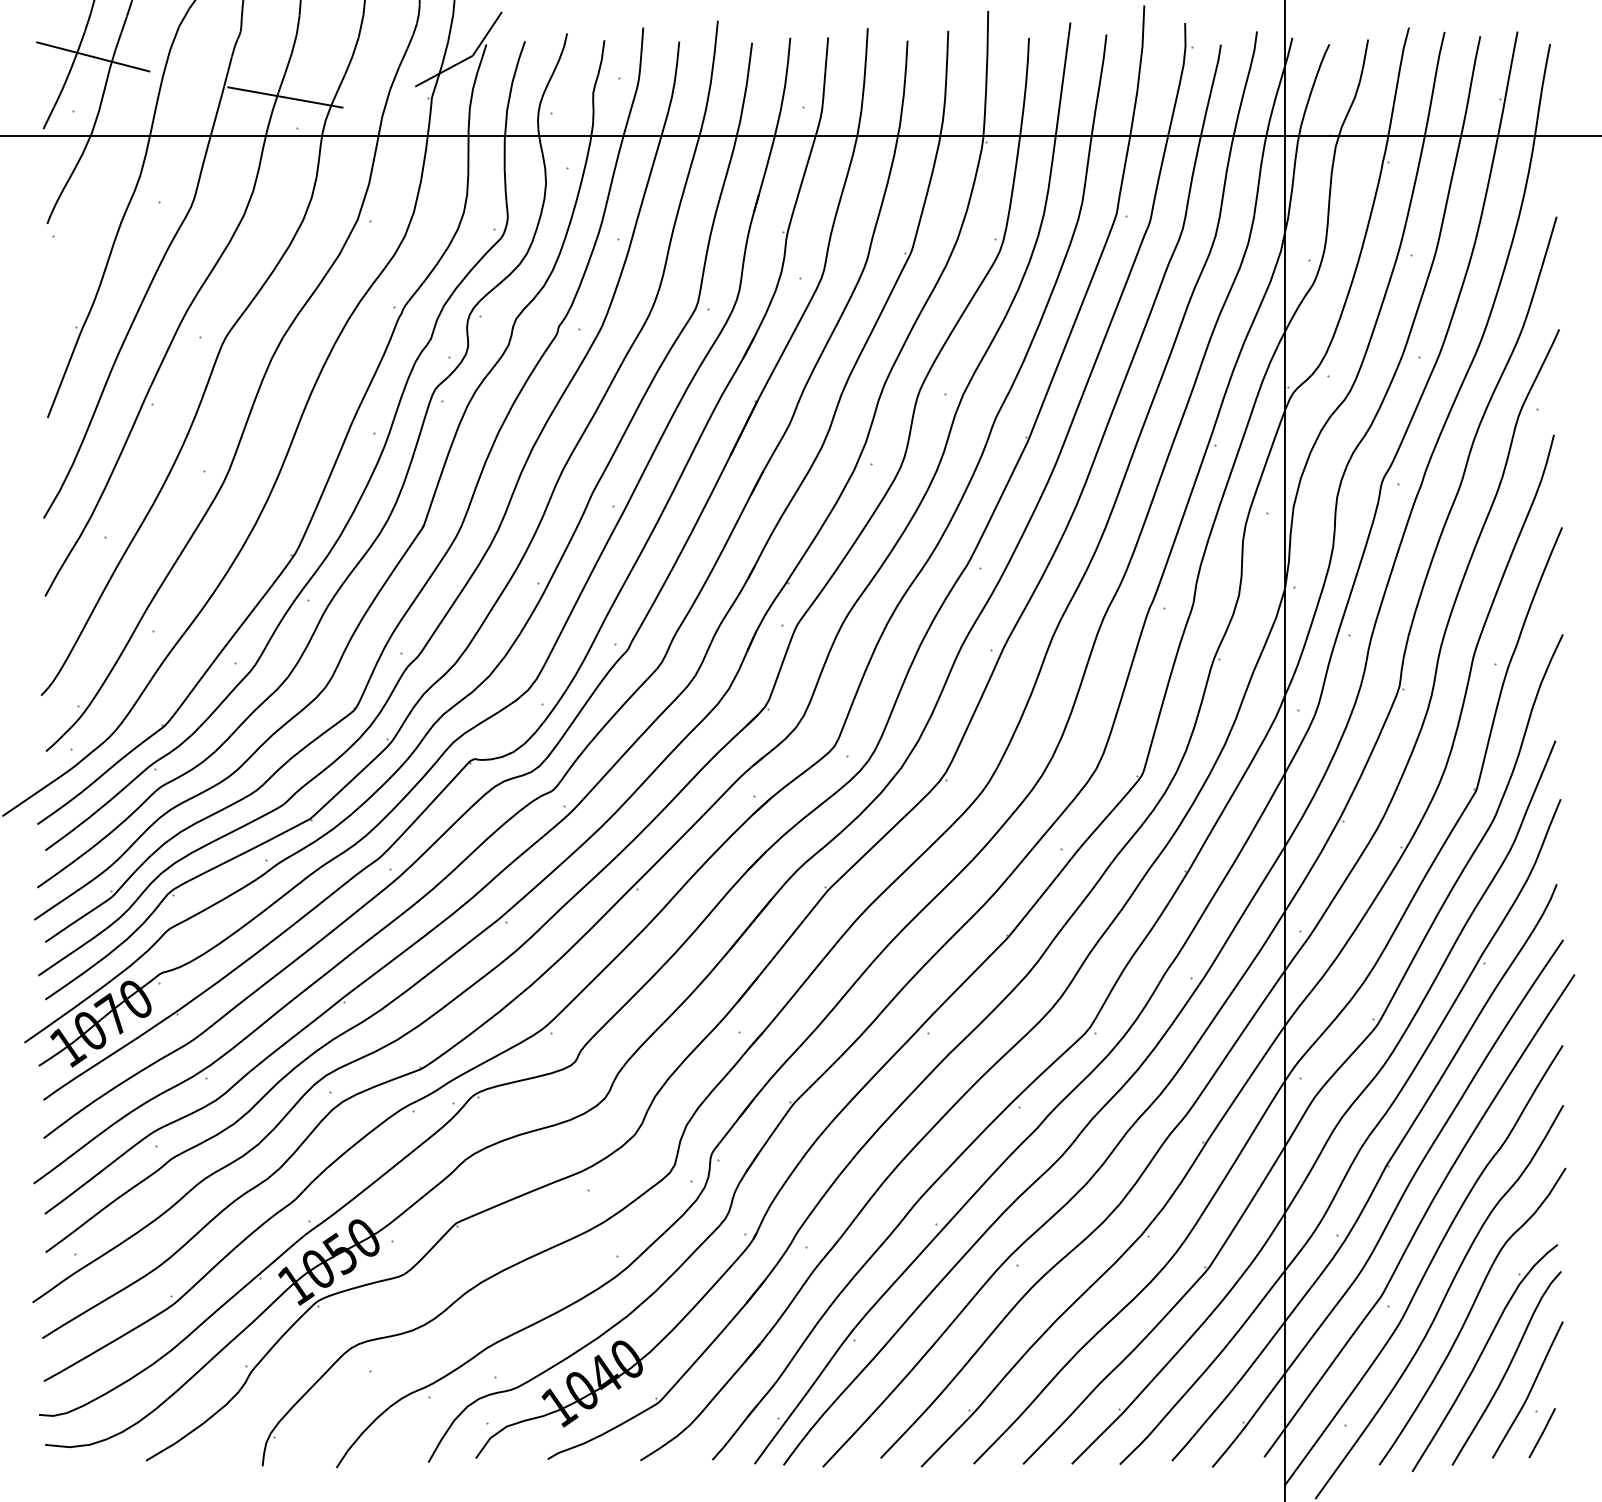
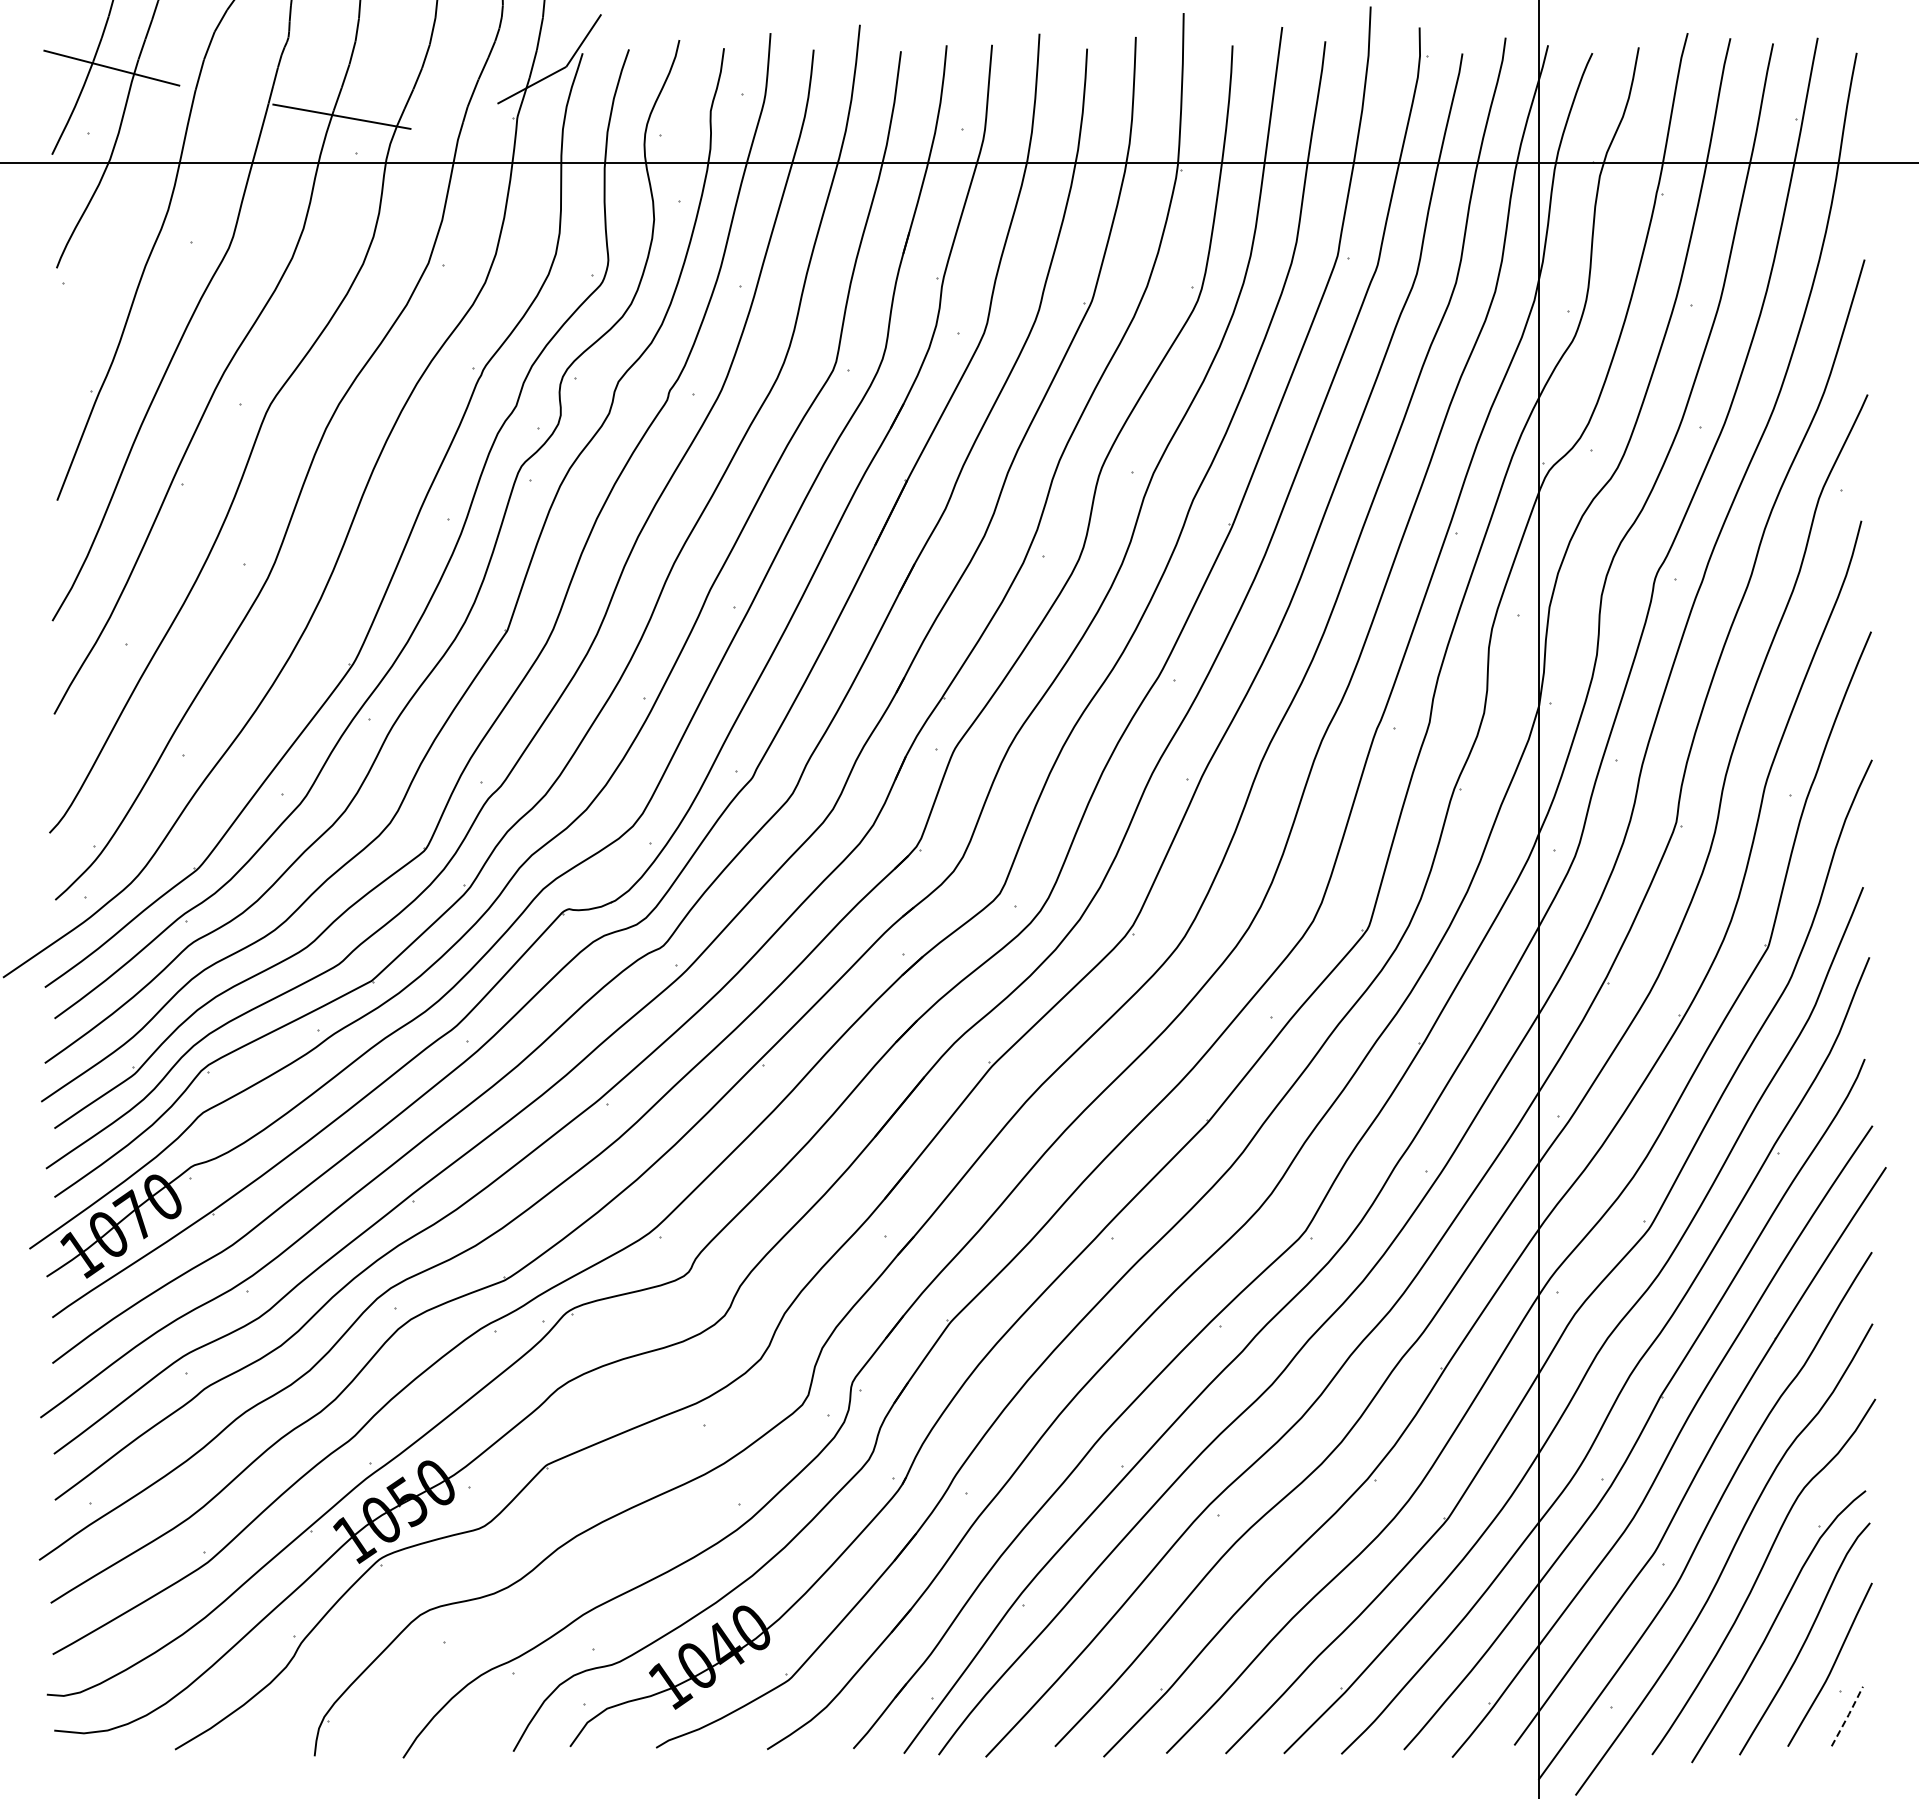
line: (1543, 1433) -> (1848, 1716), solid -> dashed

